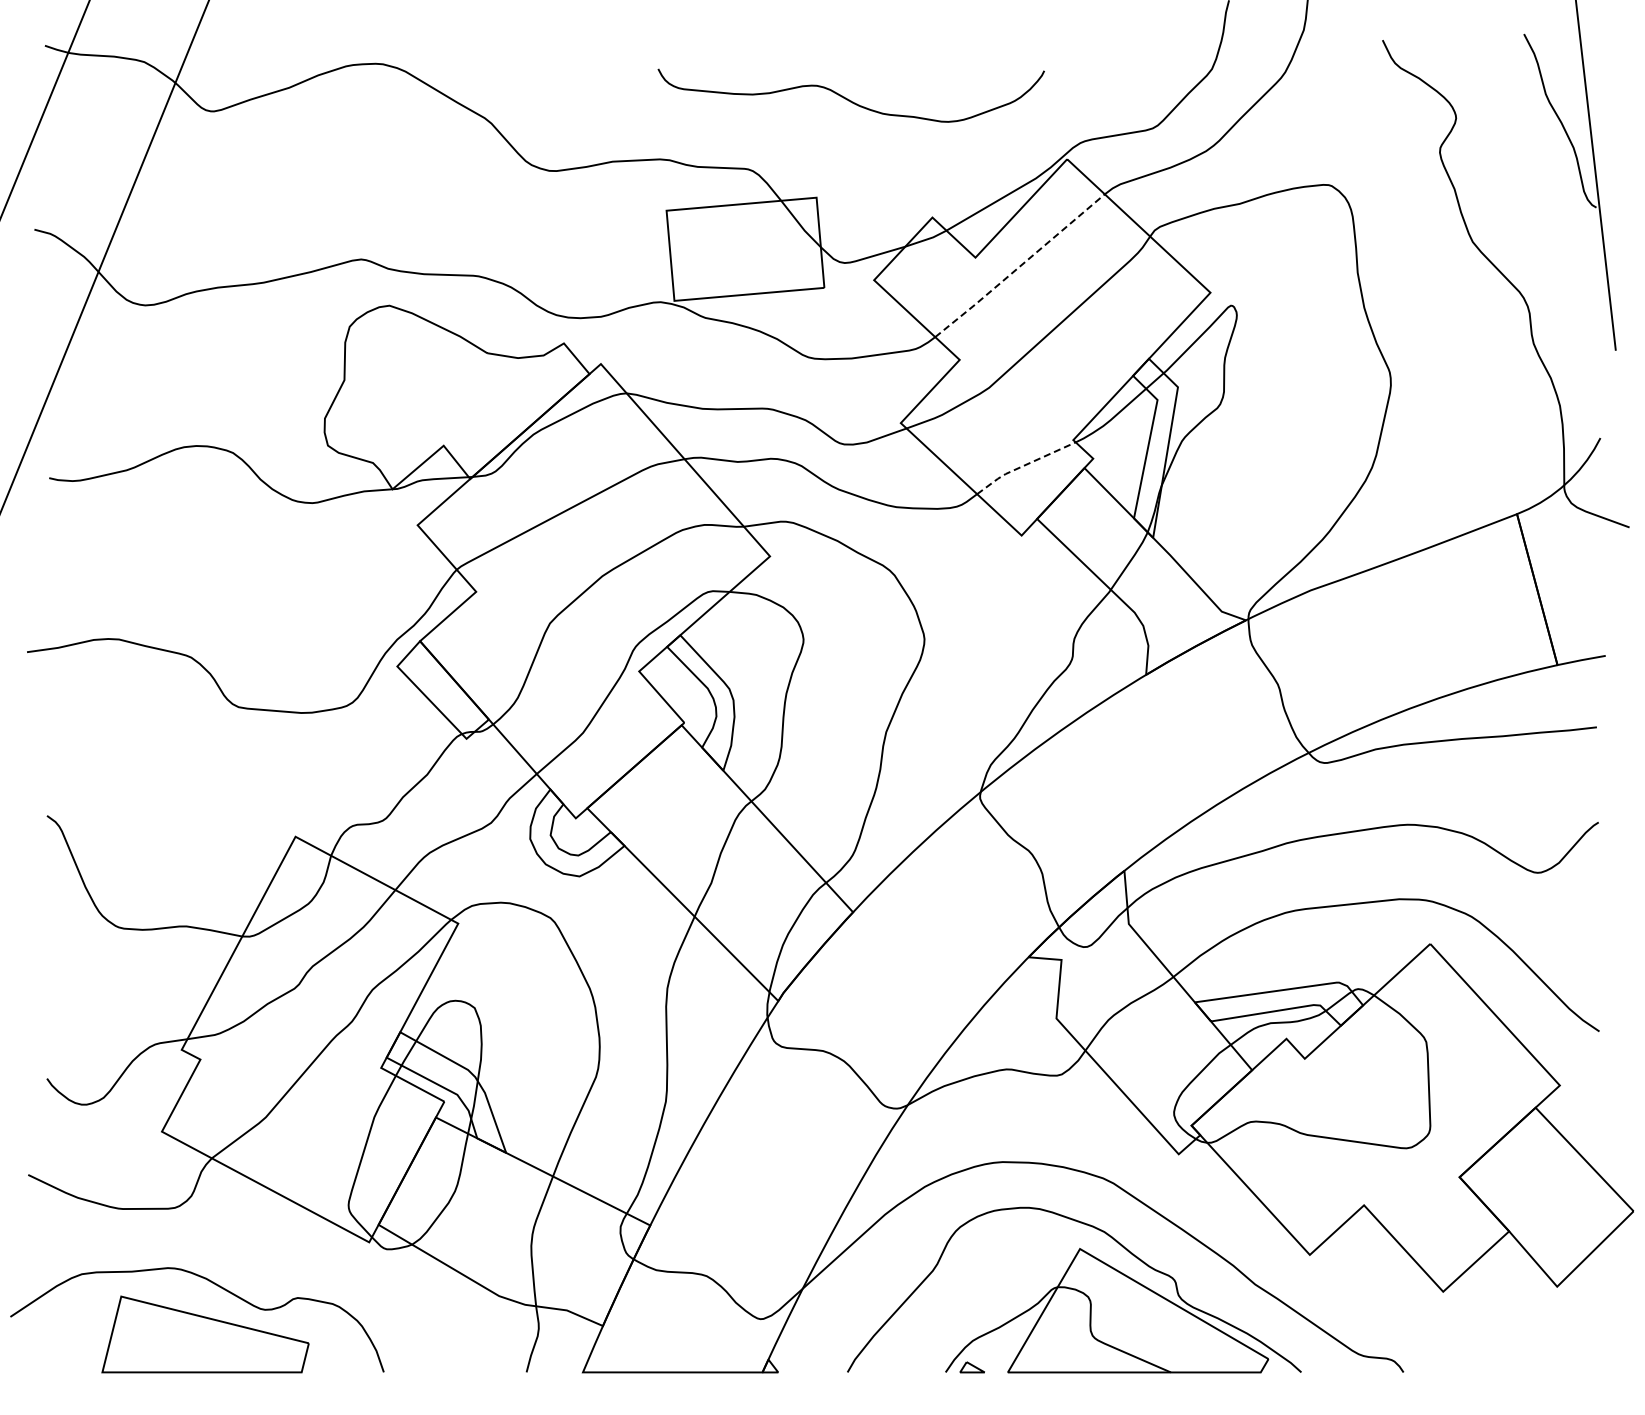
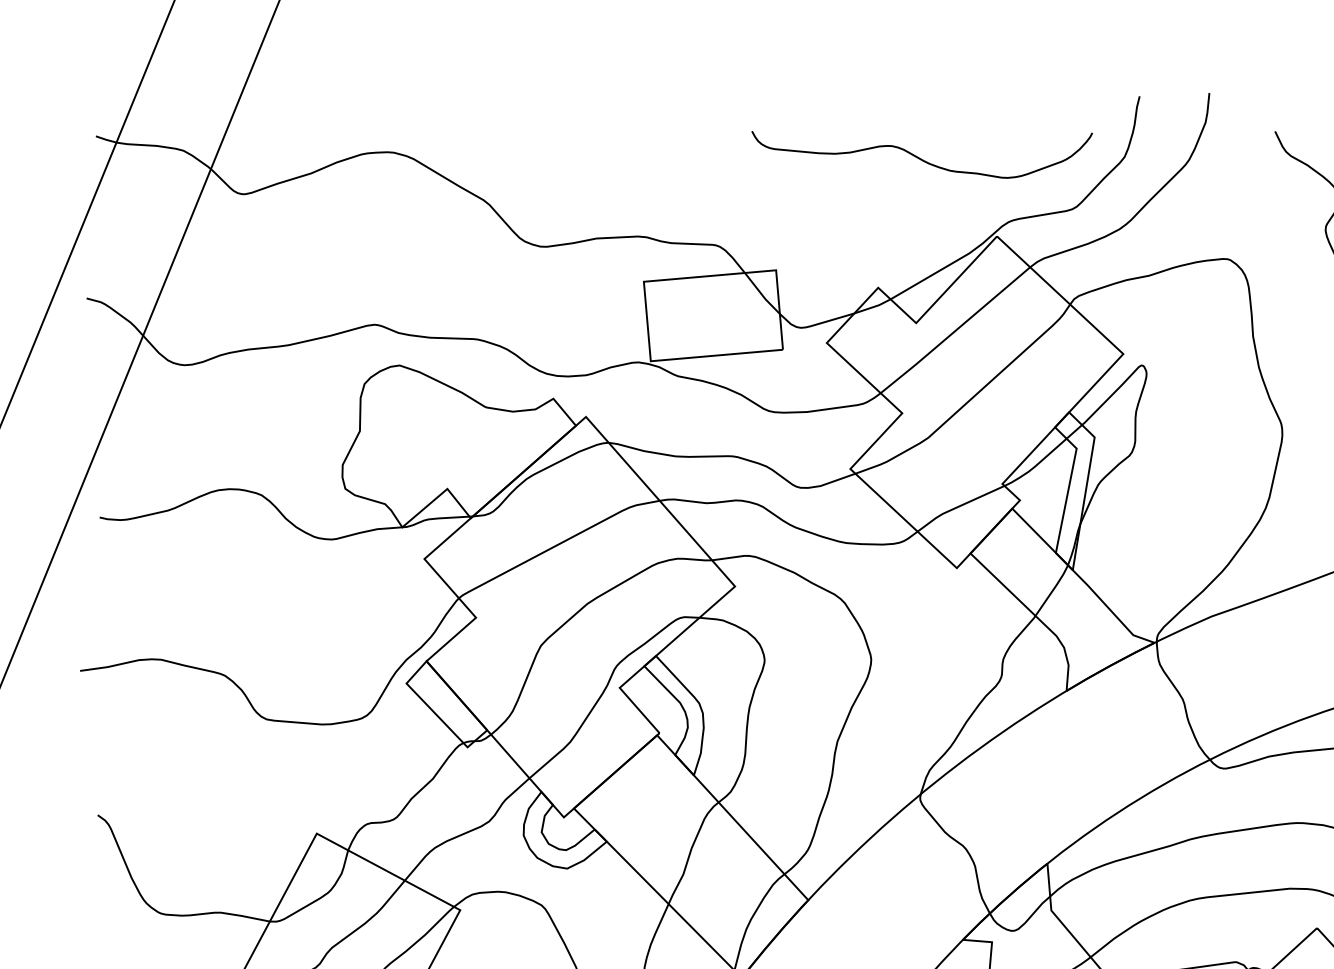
curve: (849, 99) -> (920, 158), moved
line: (1019, 266) -> (954, 330), dashed -> solid
line: (1023, 465) -> (958, 506), dashed -> solid

